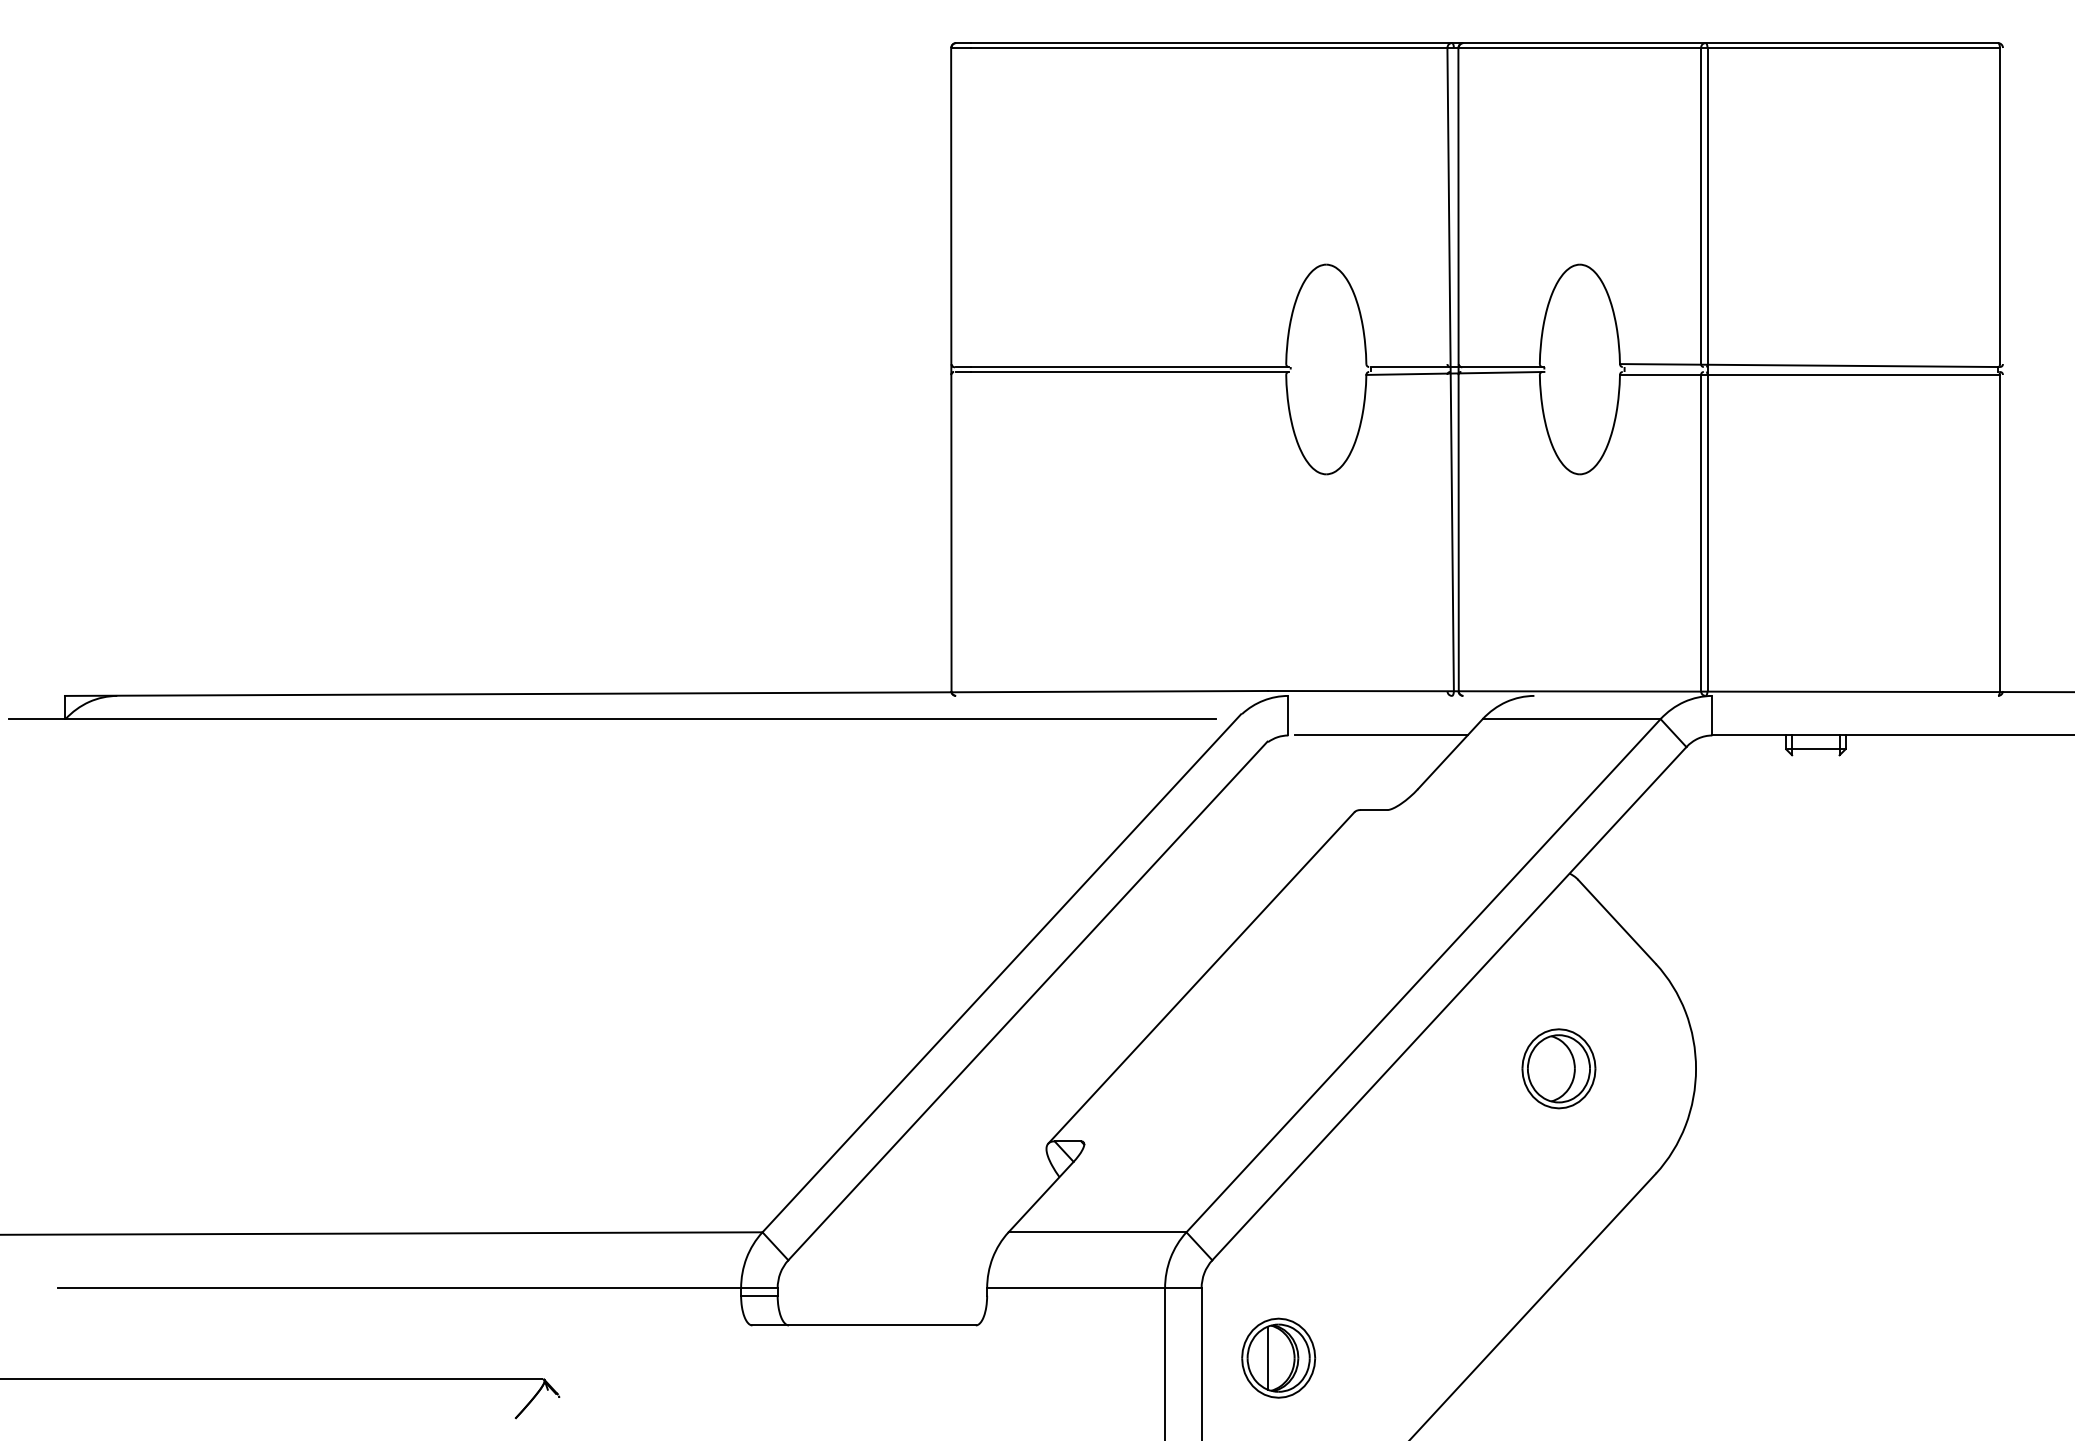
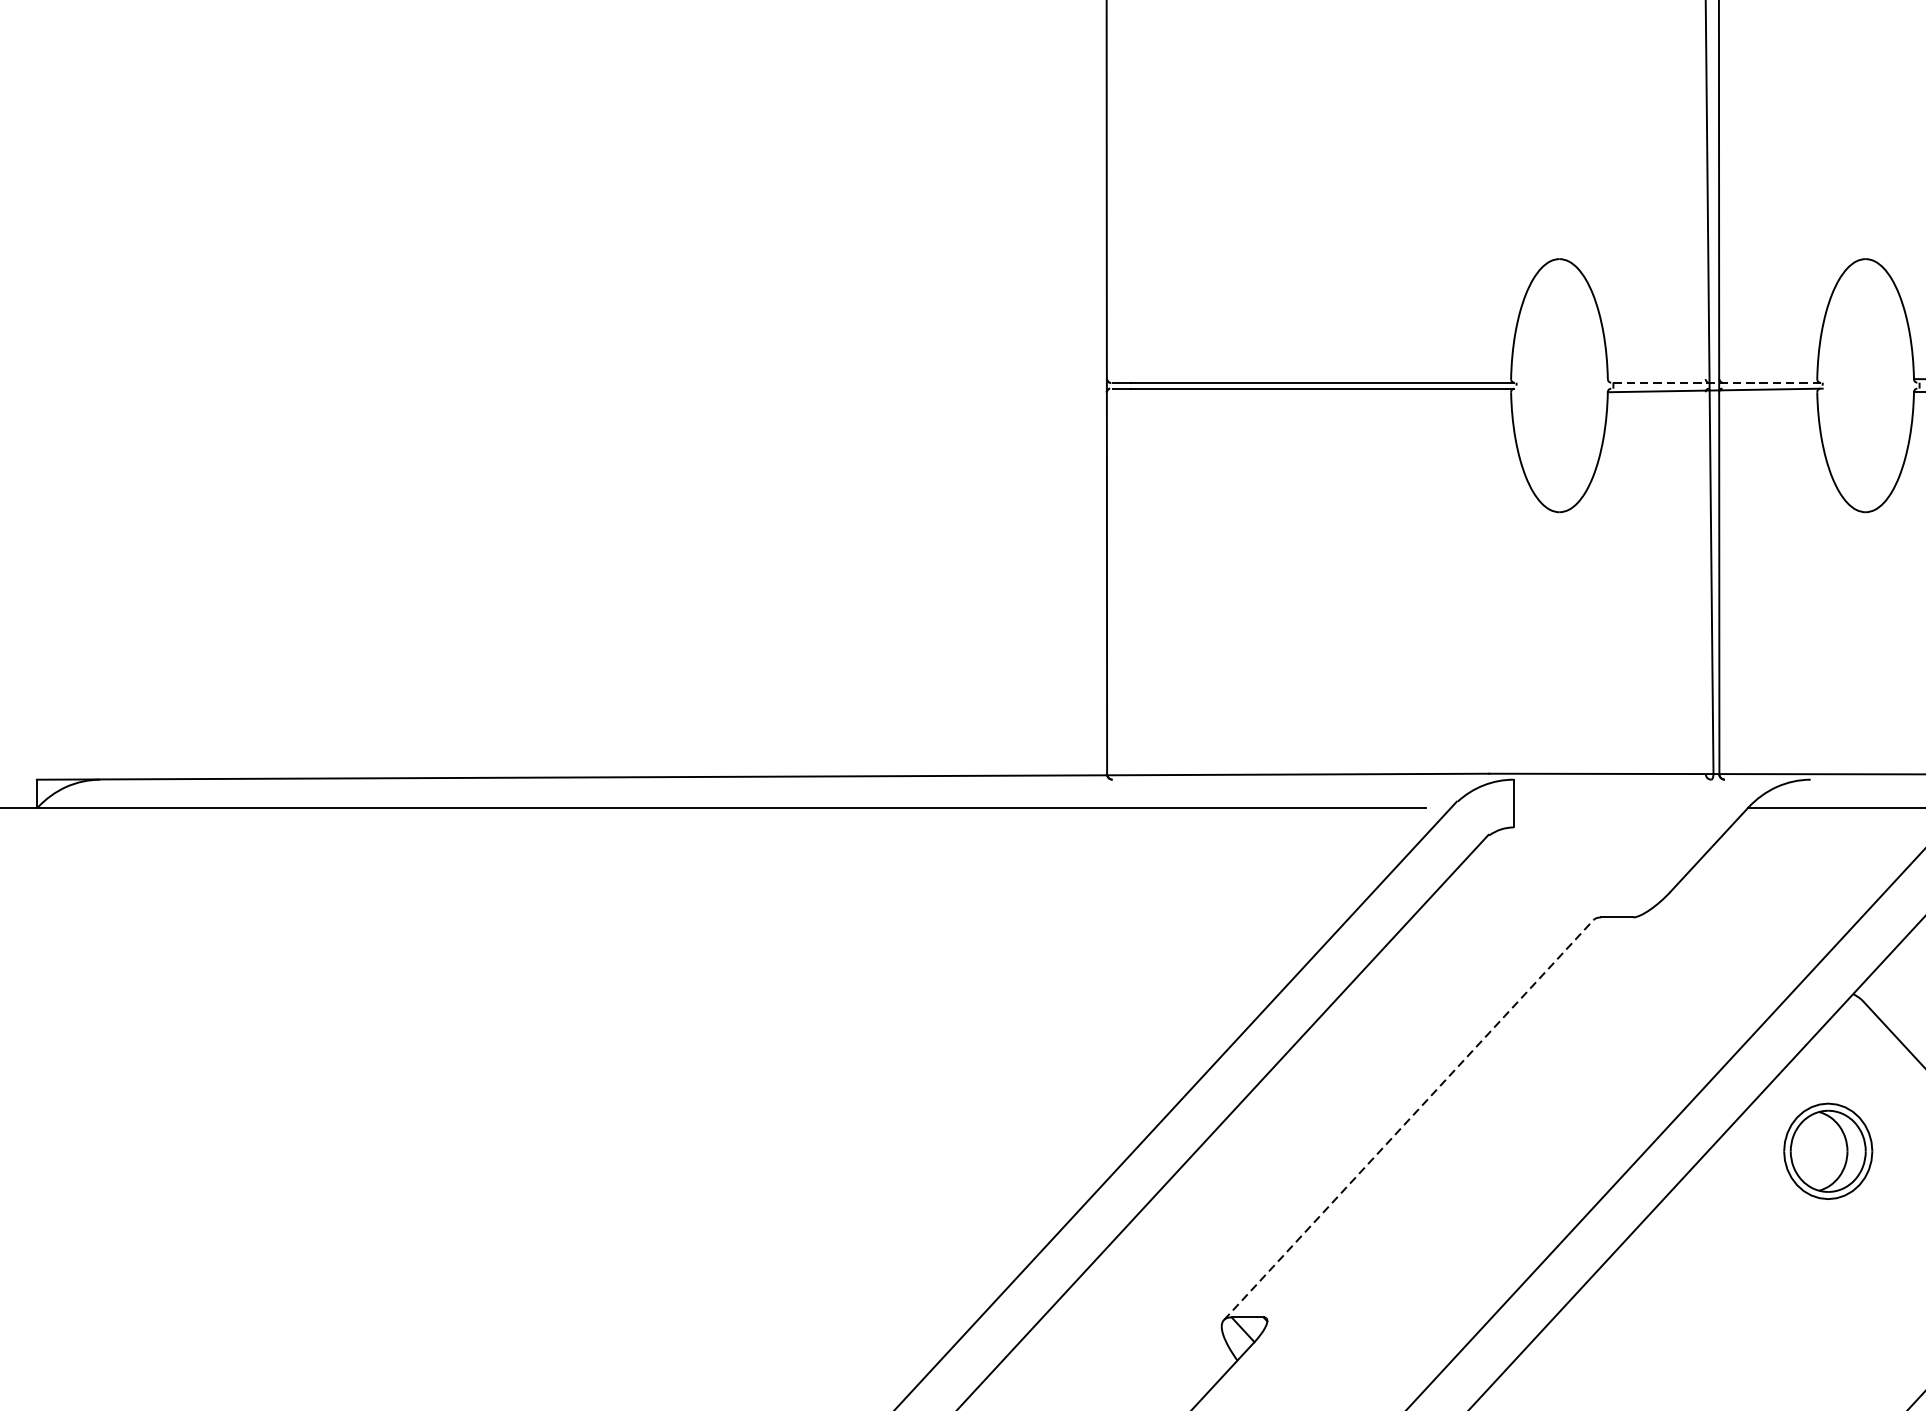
line: (1457, 367) -> (1717, 383), solid -> dashed
line: (1381, 735) -> (1626, 827), removed
line: (1201, 977) -> (1408, 1119), solid -> dashed
part: (1558, 1068) -> (1827, 1150), moved

